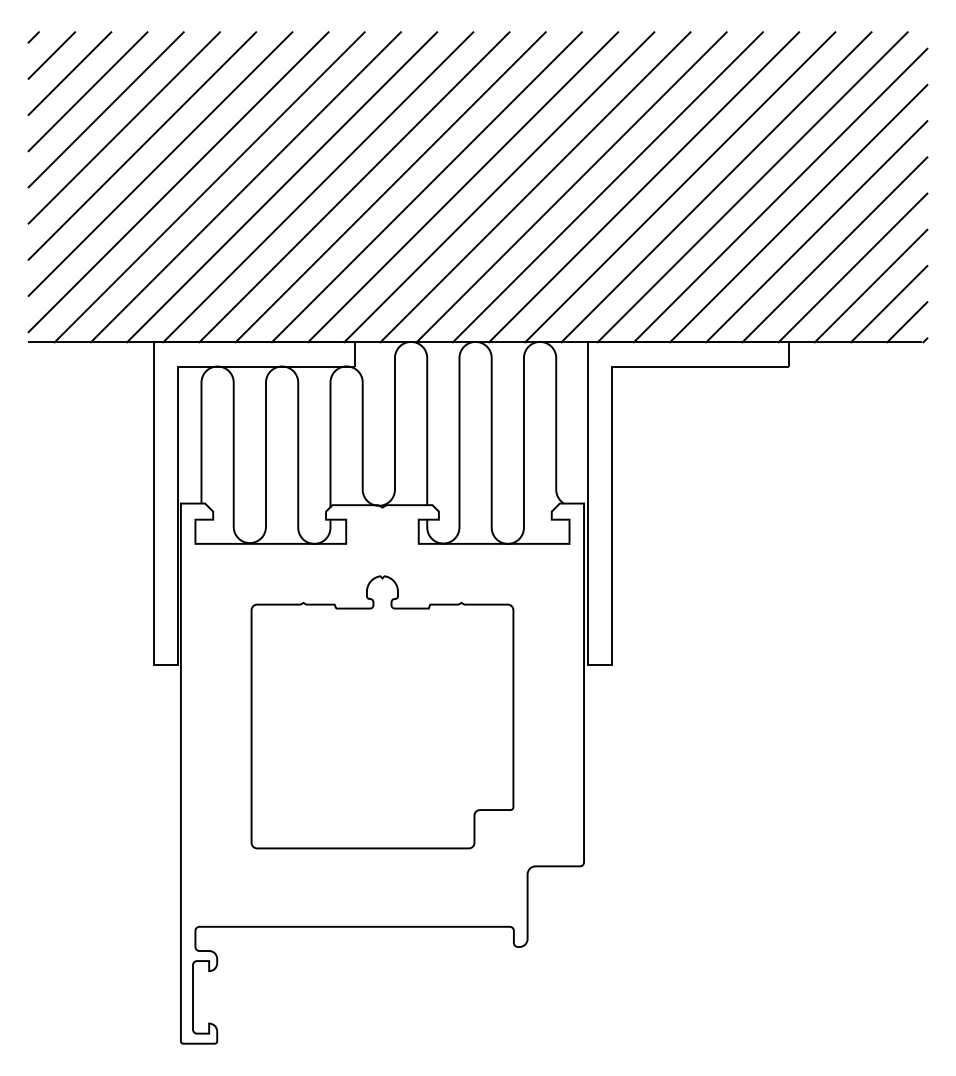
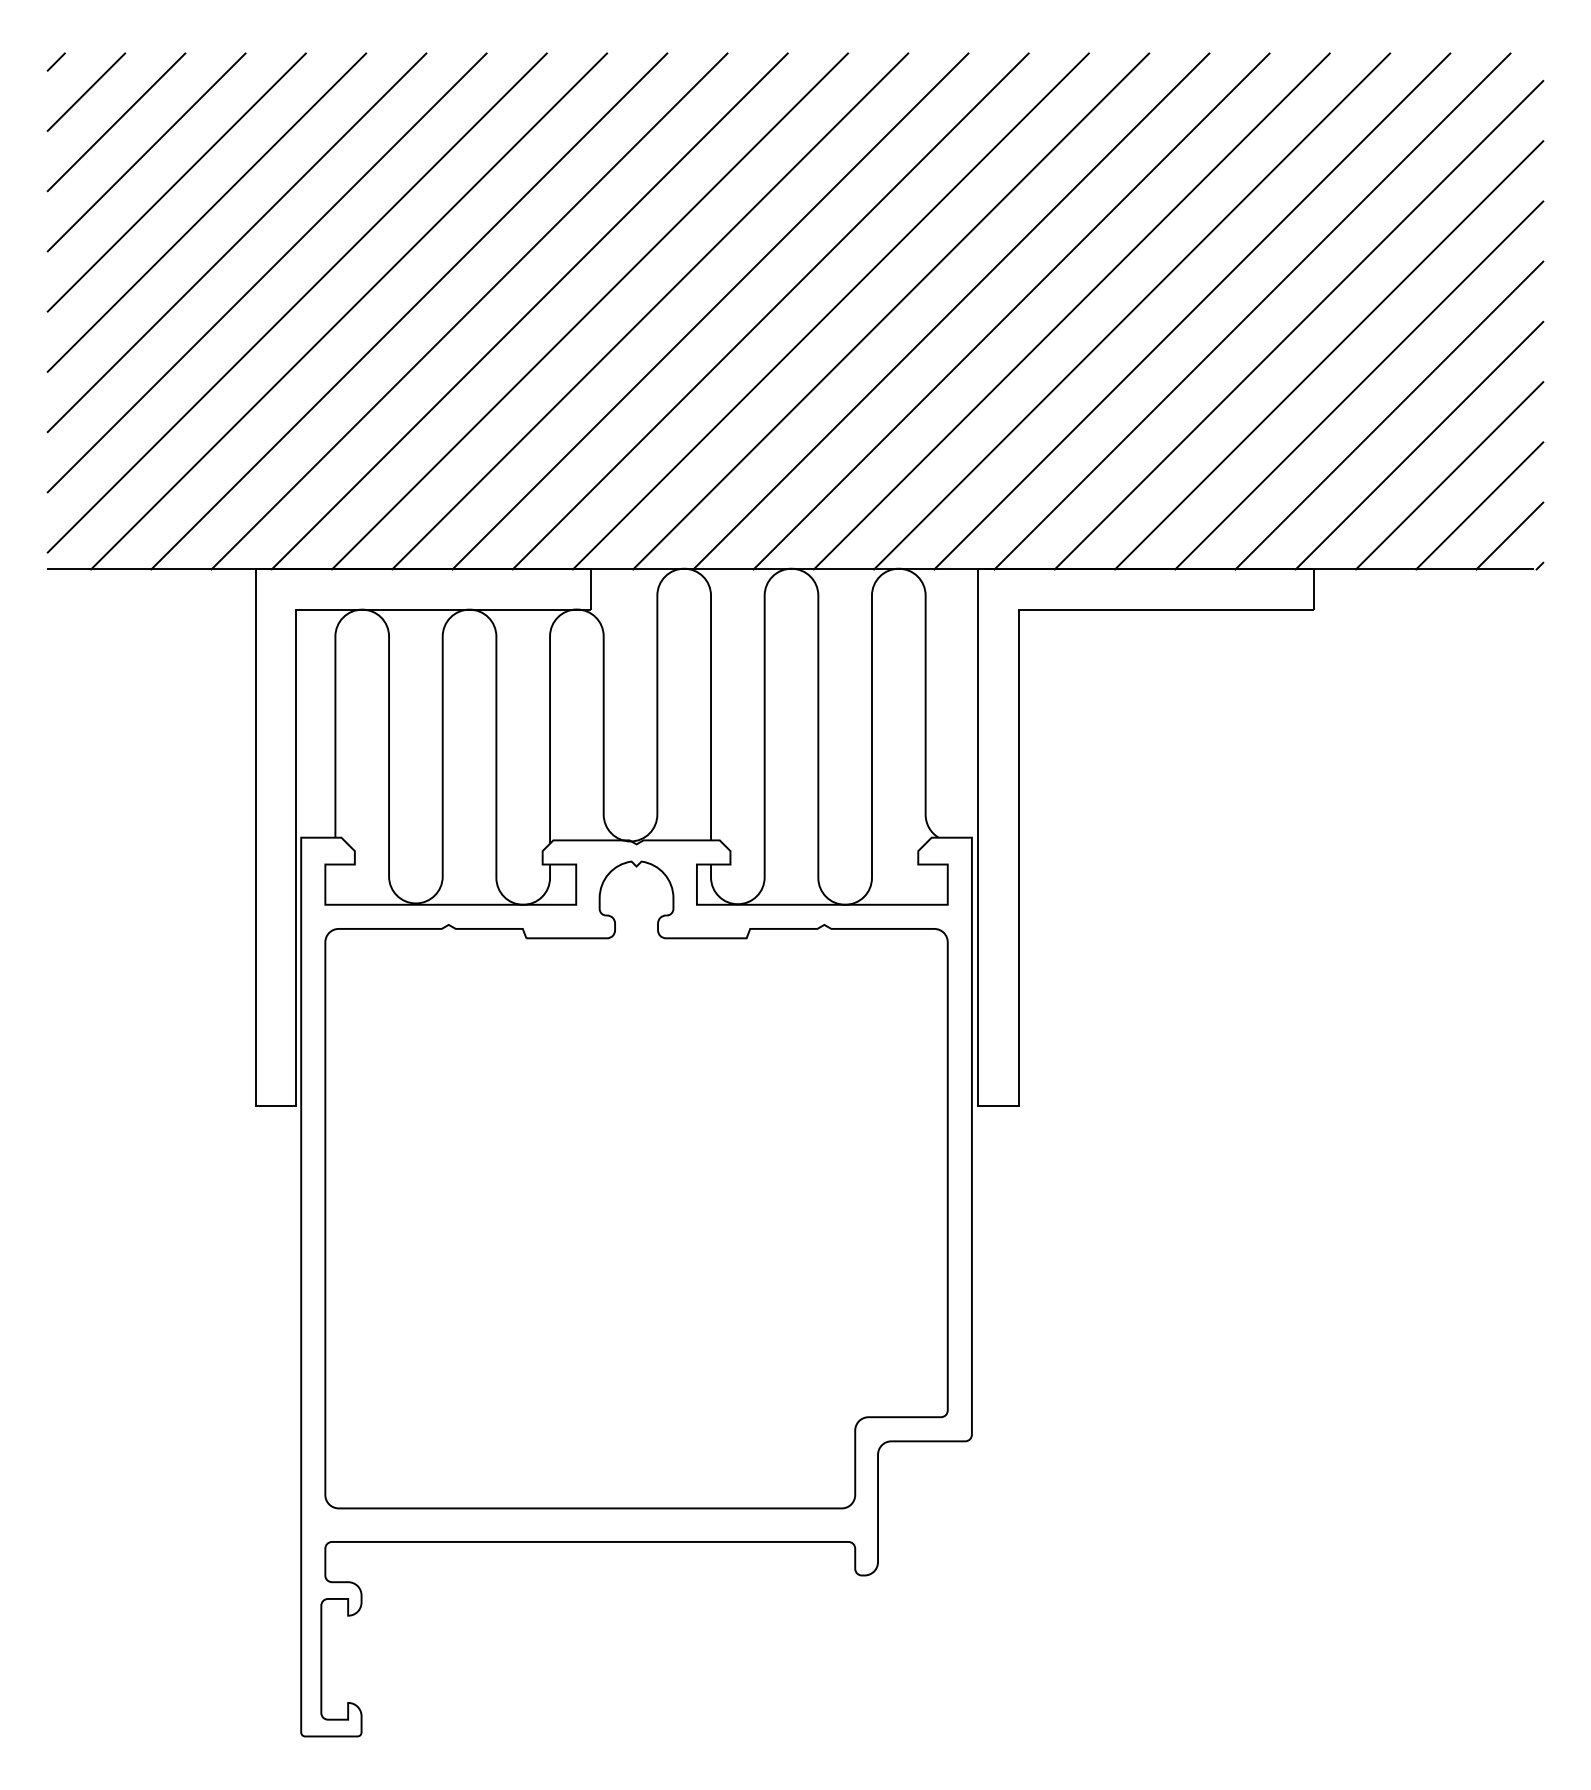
part: (382, 712) -> (636, 1185), size x1.43

